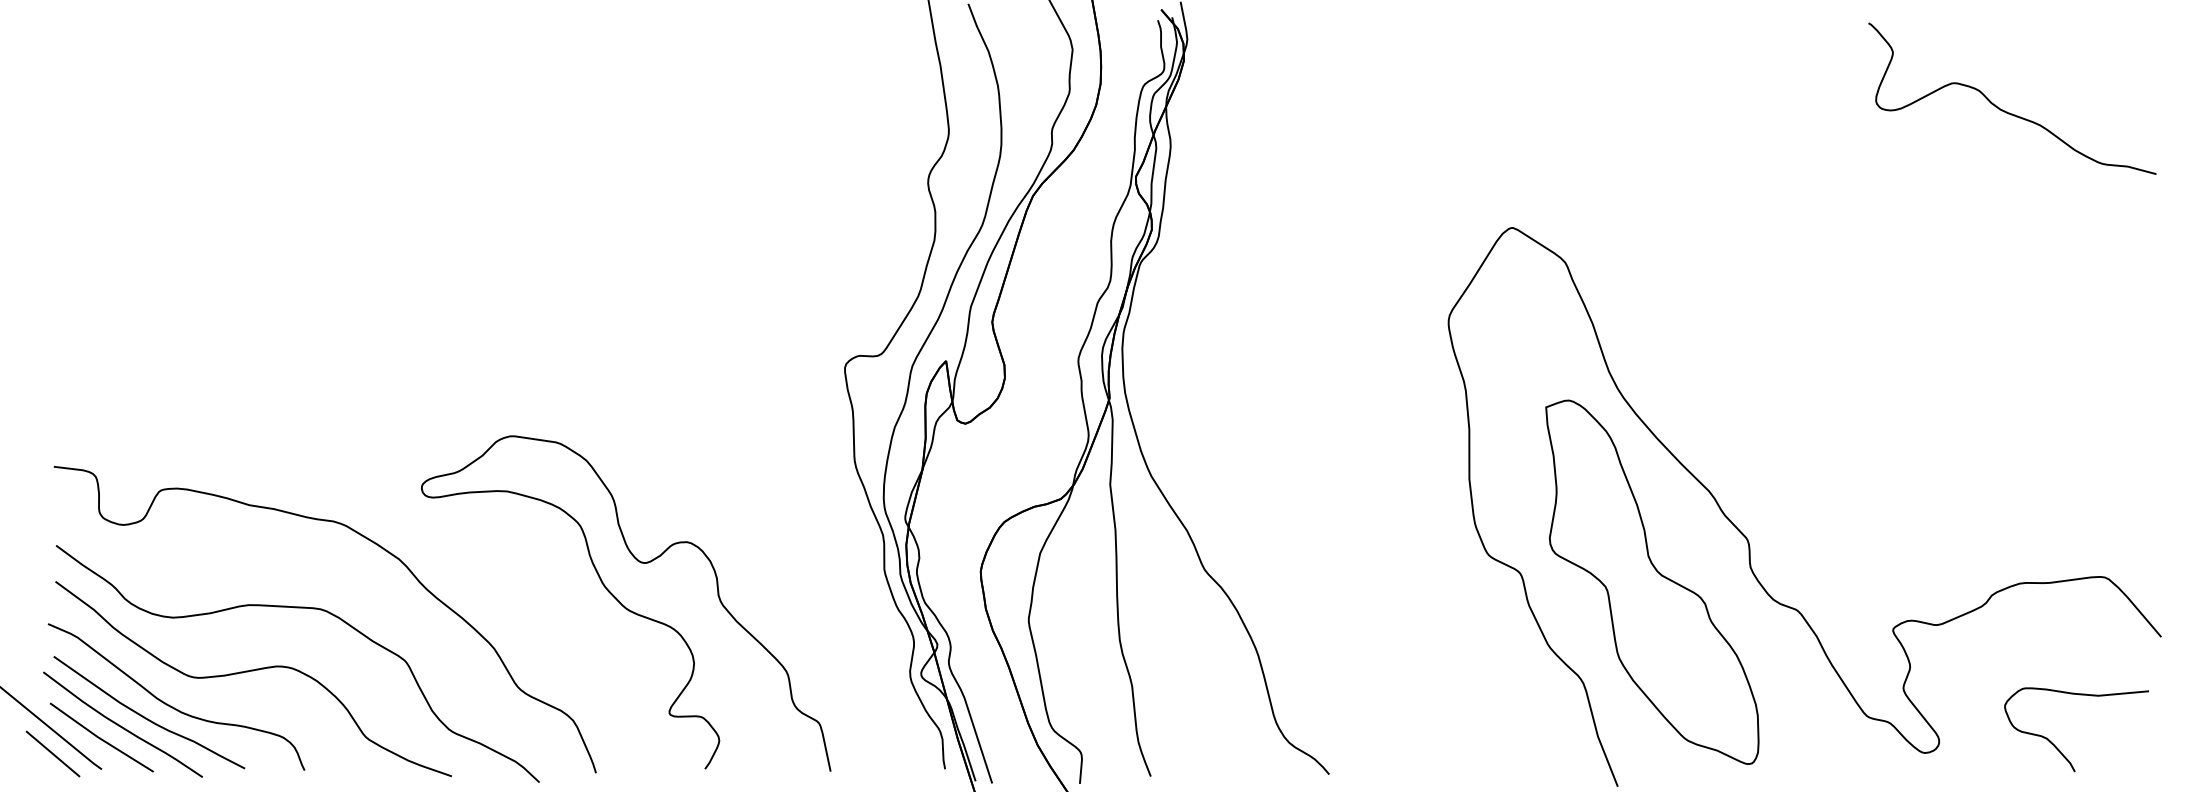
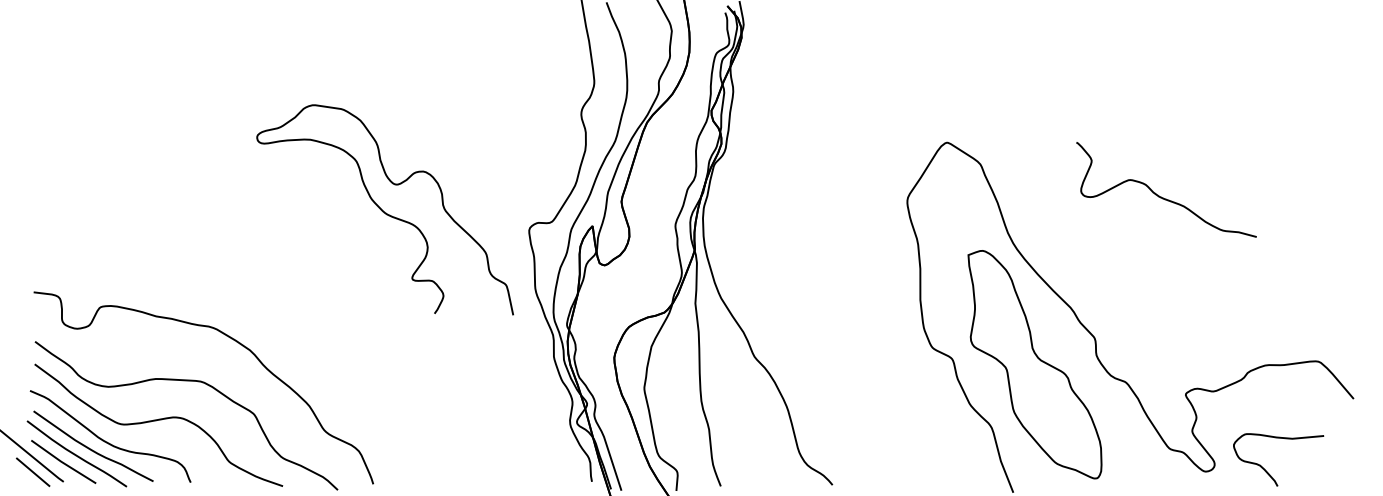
curve: (2007, 111) -> (1163, 197), moved
curve: (623, 604) -> (383, 210), moved
curve: (2057, 746) -> (1266, 470), moved

